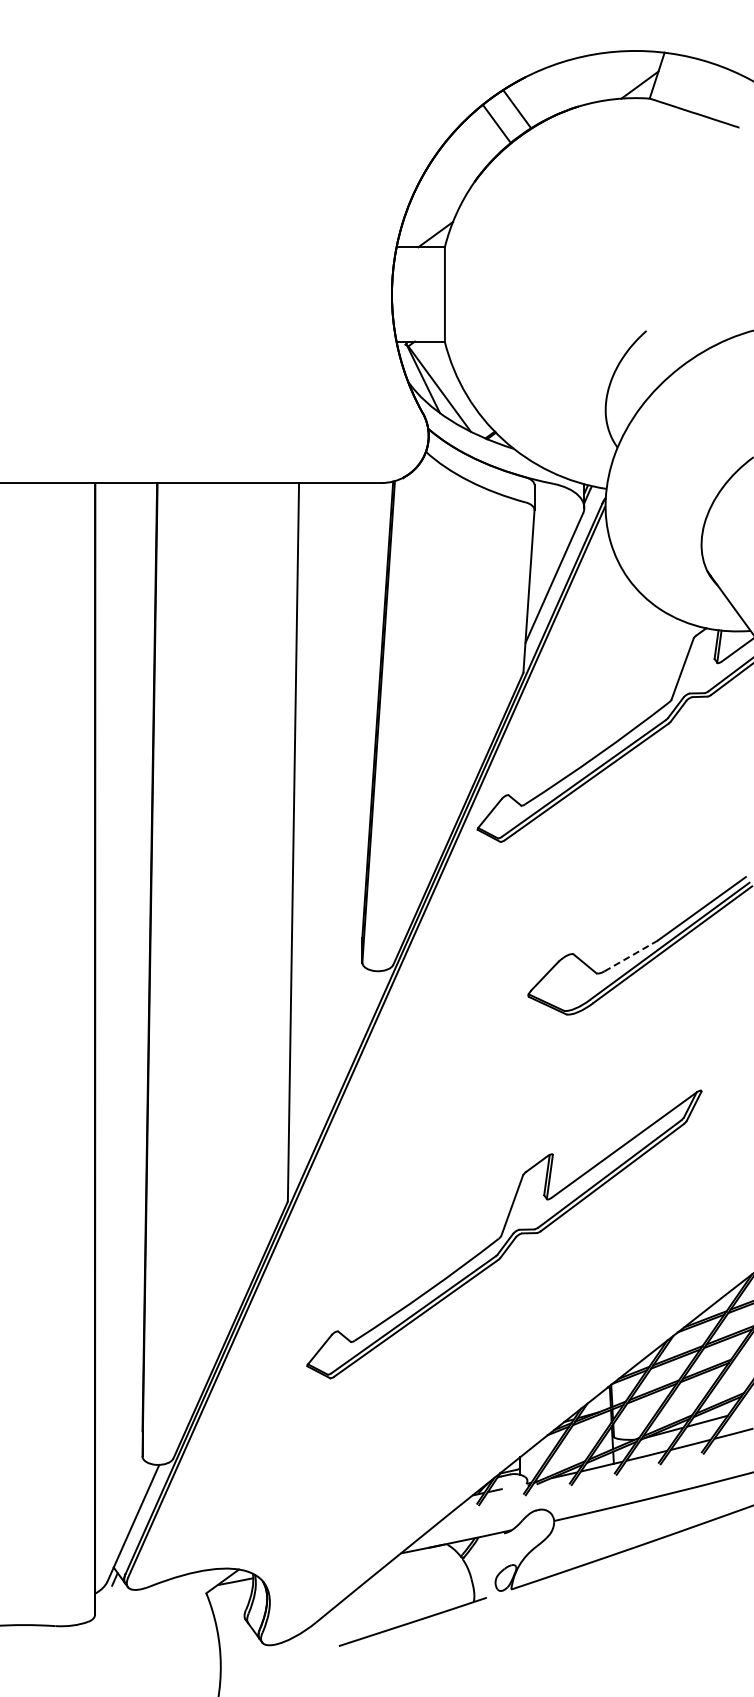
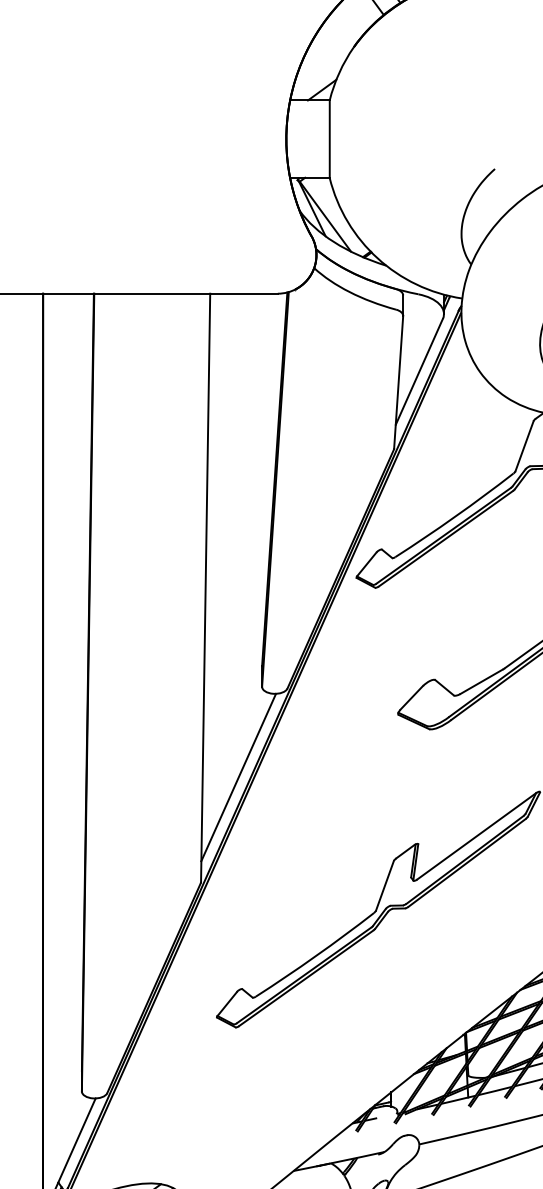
line: (630, 956) -> (481, 681), dashed -> solid
line: (333, 1073) -> (238, 777), added

